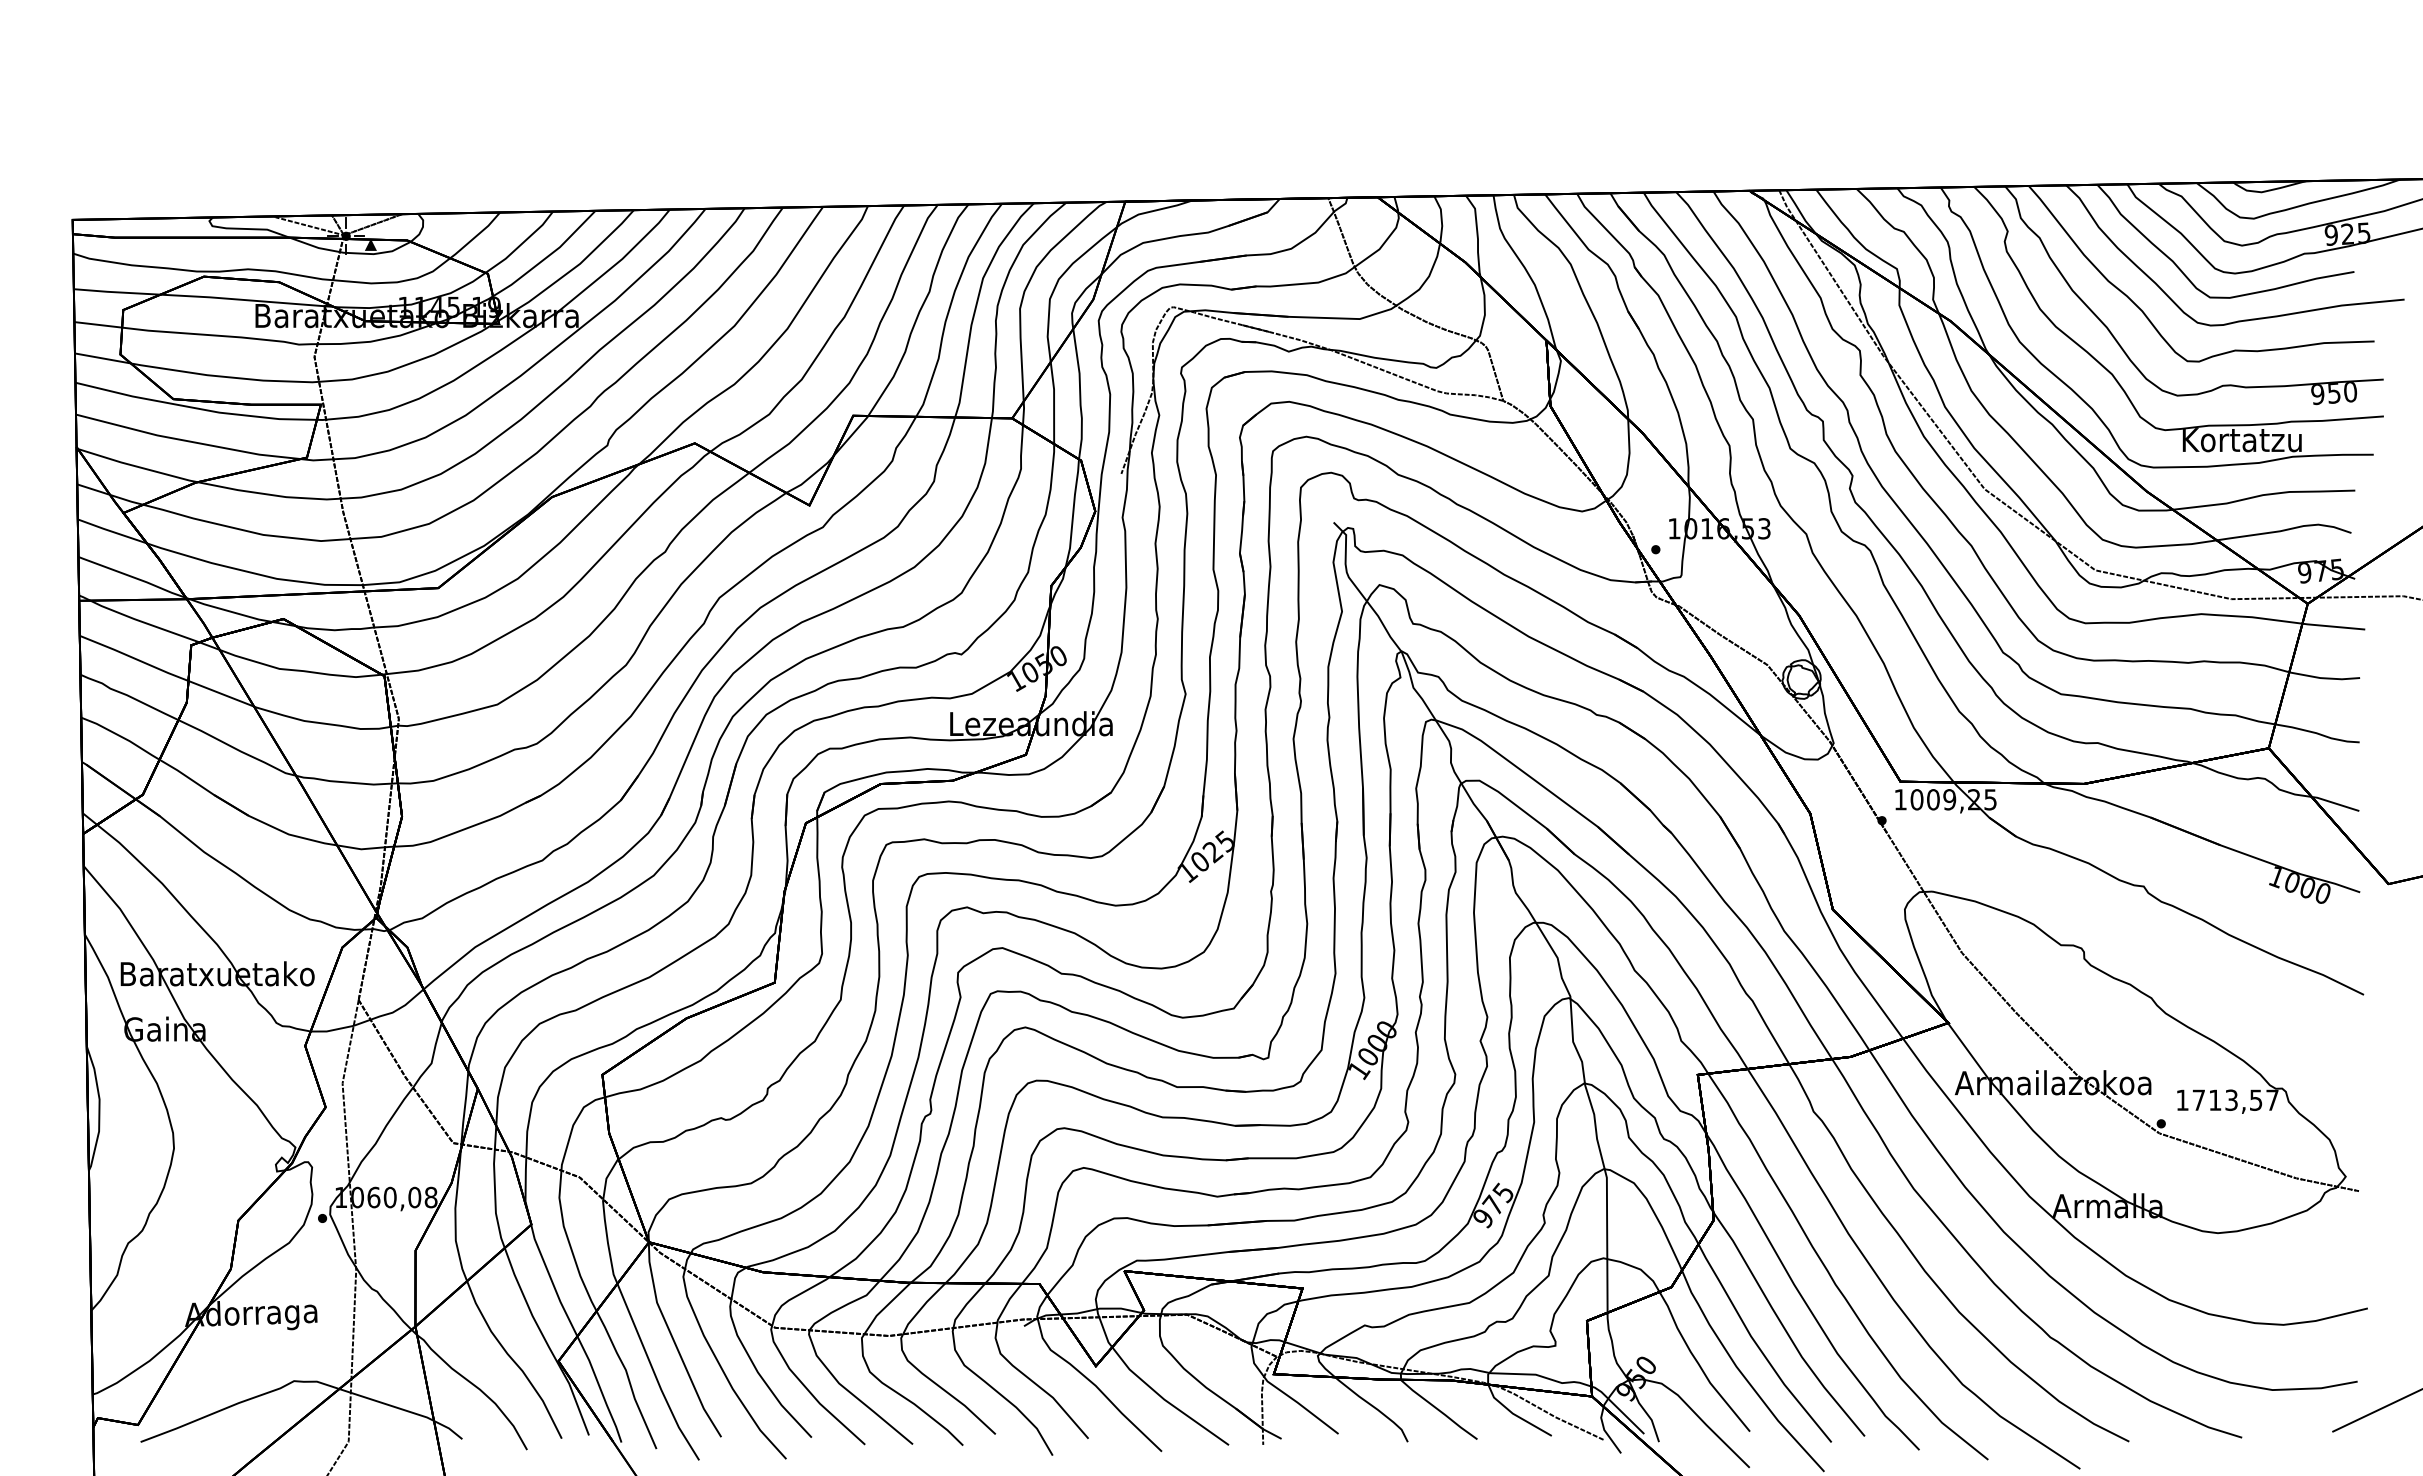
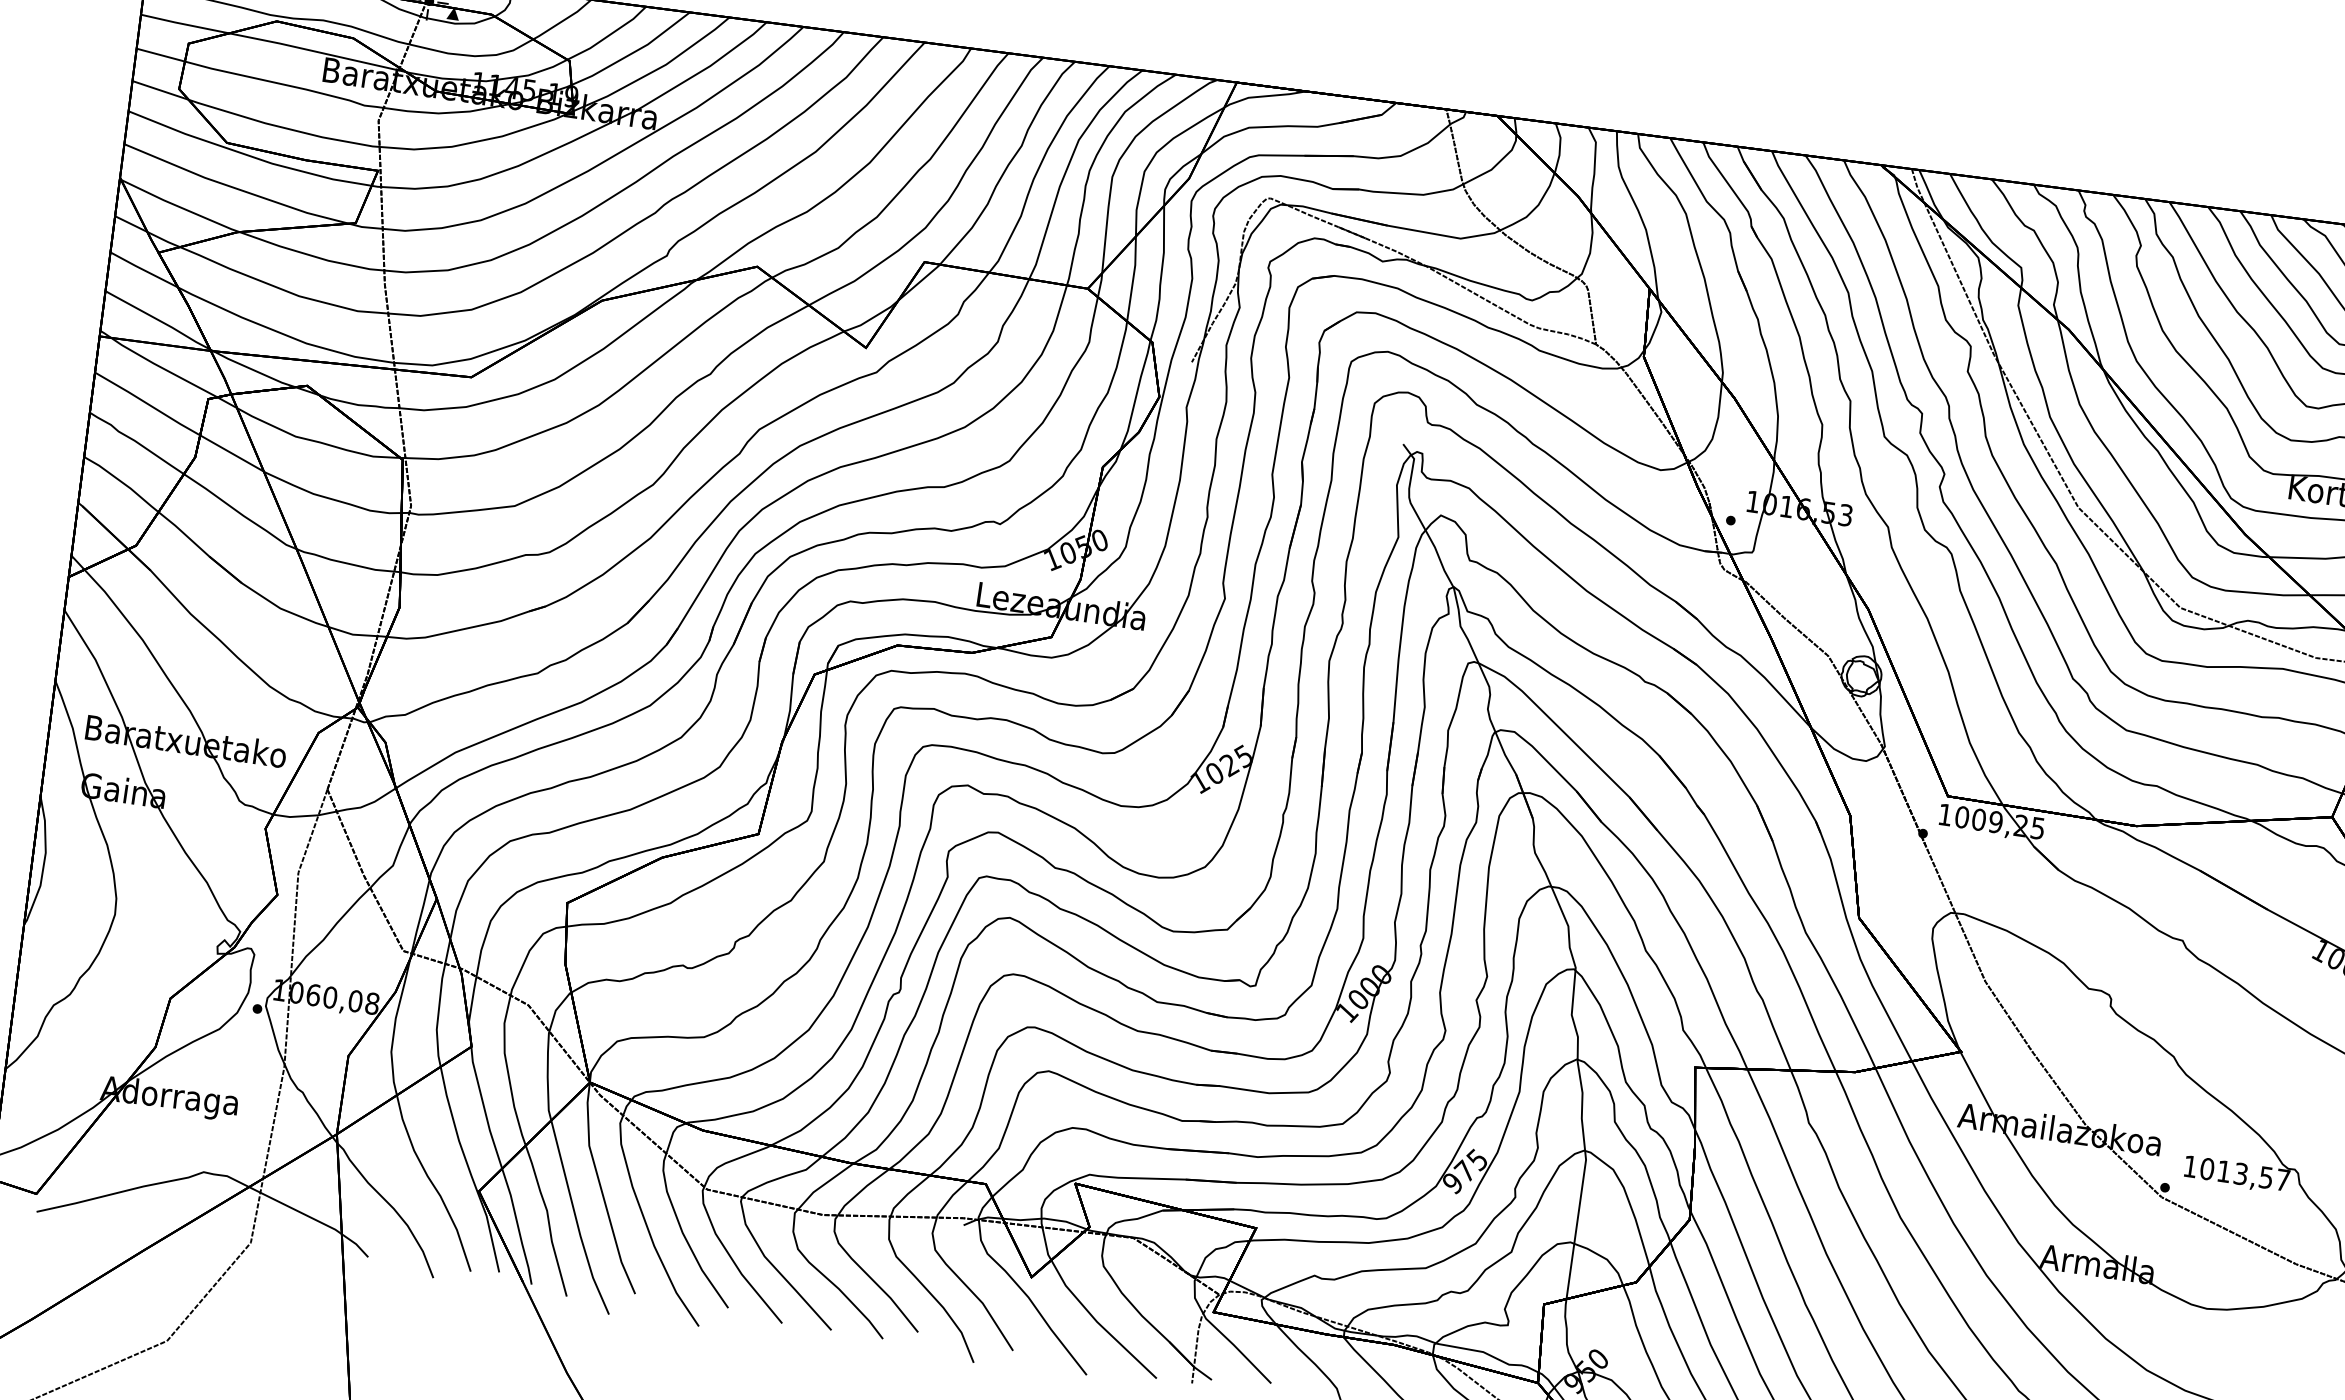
text: (2198, 1099) -> (2207, 1168), 1713,57 -> 1013,57

